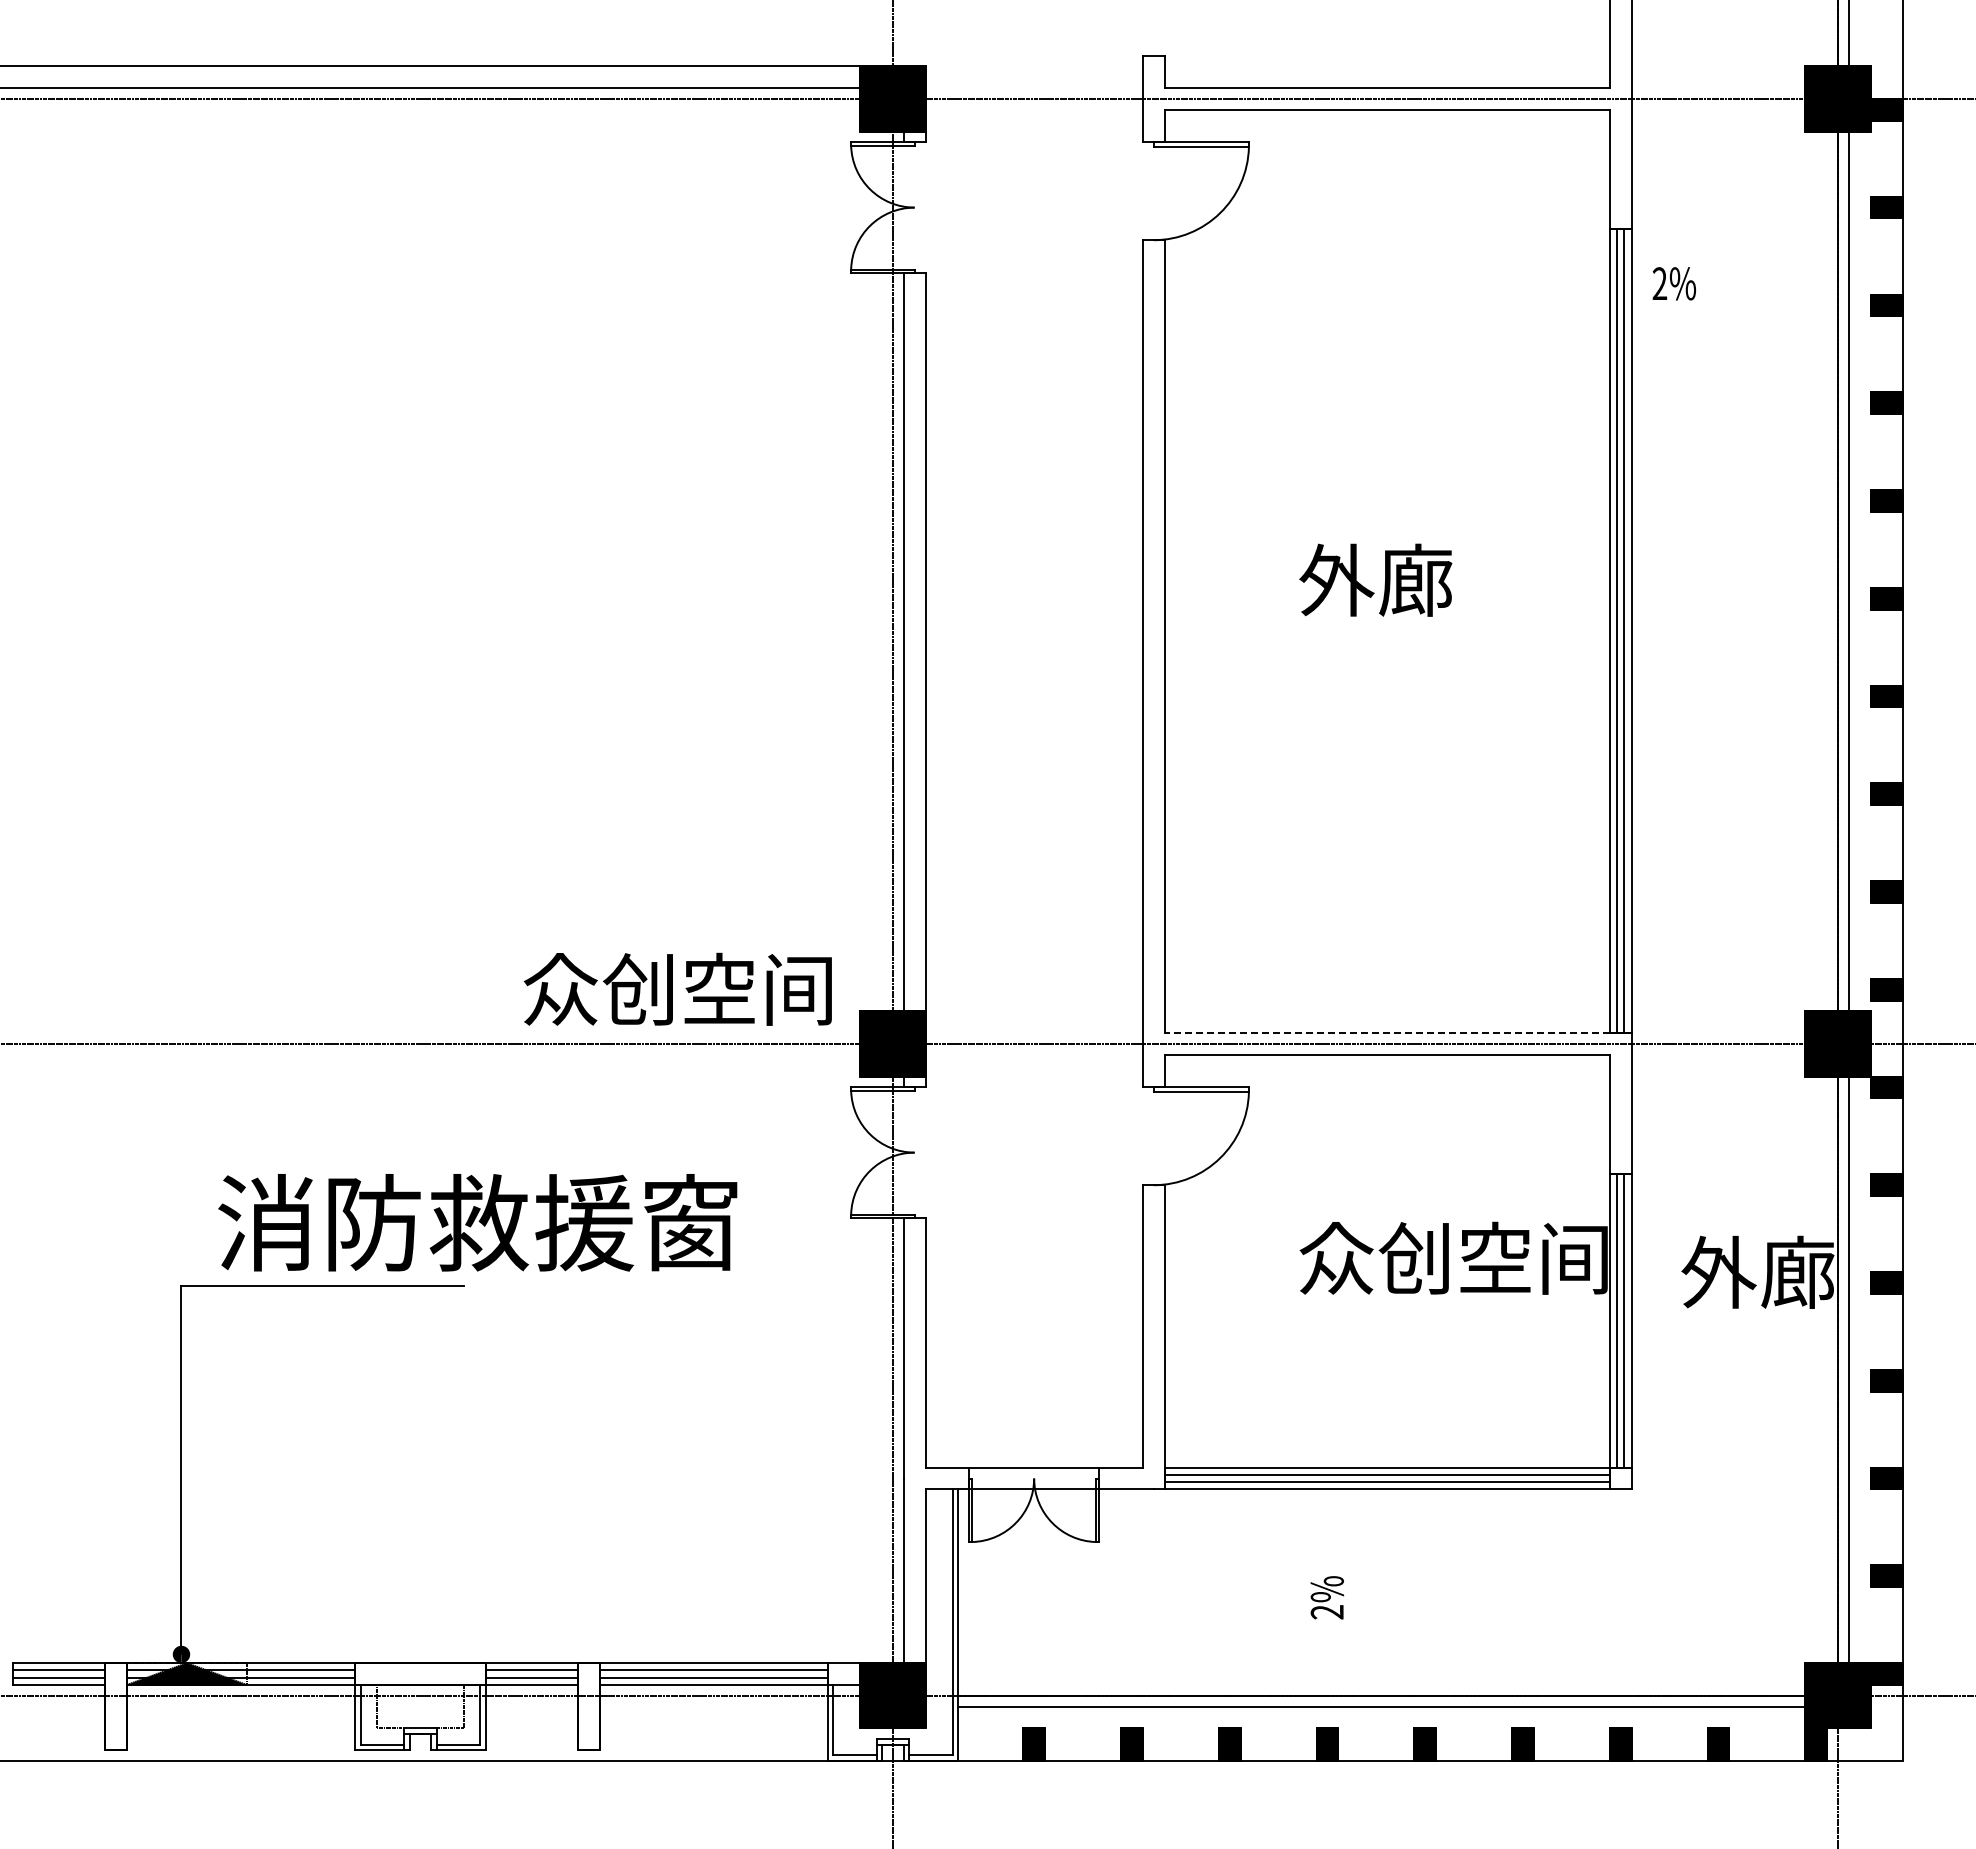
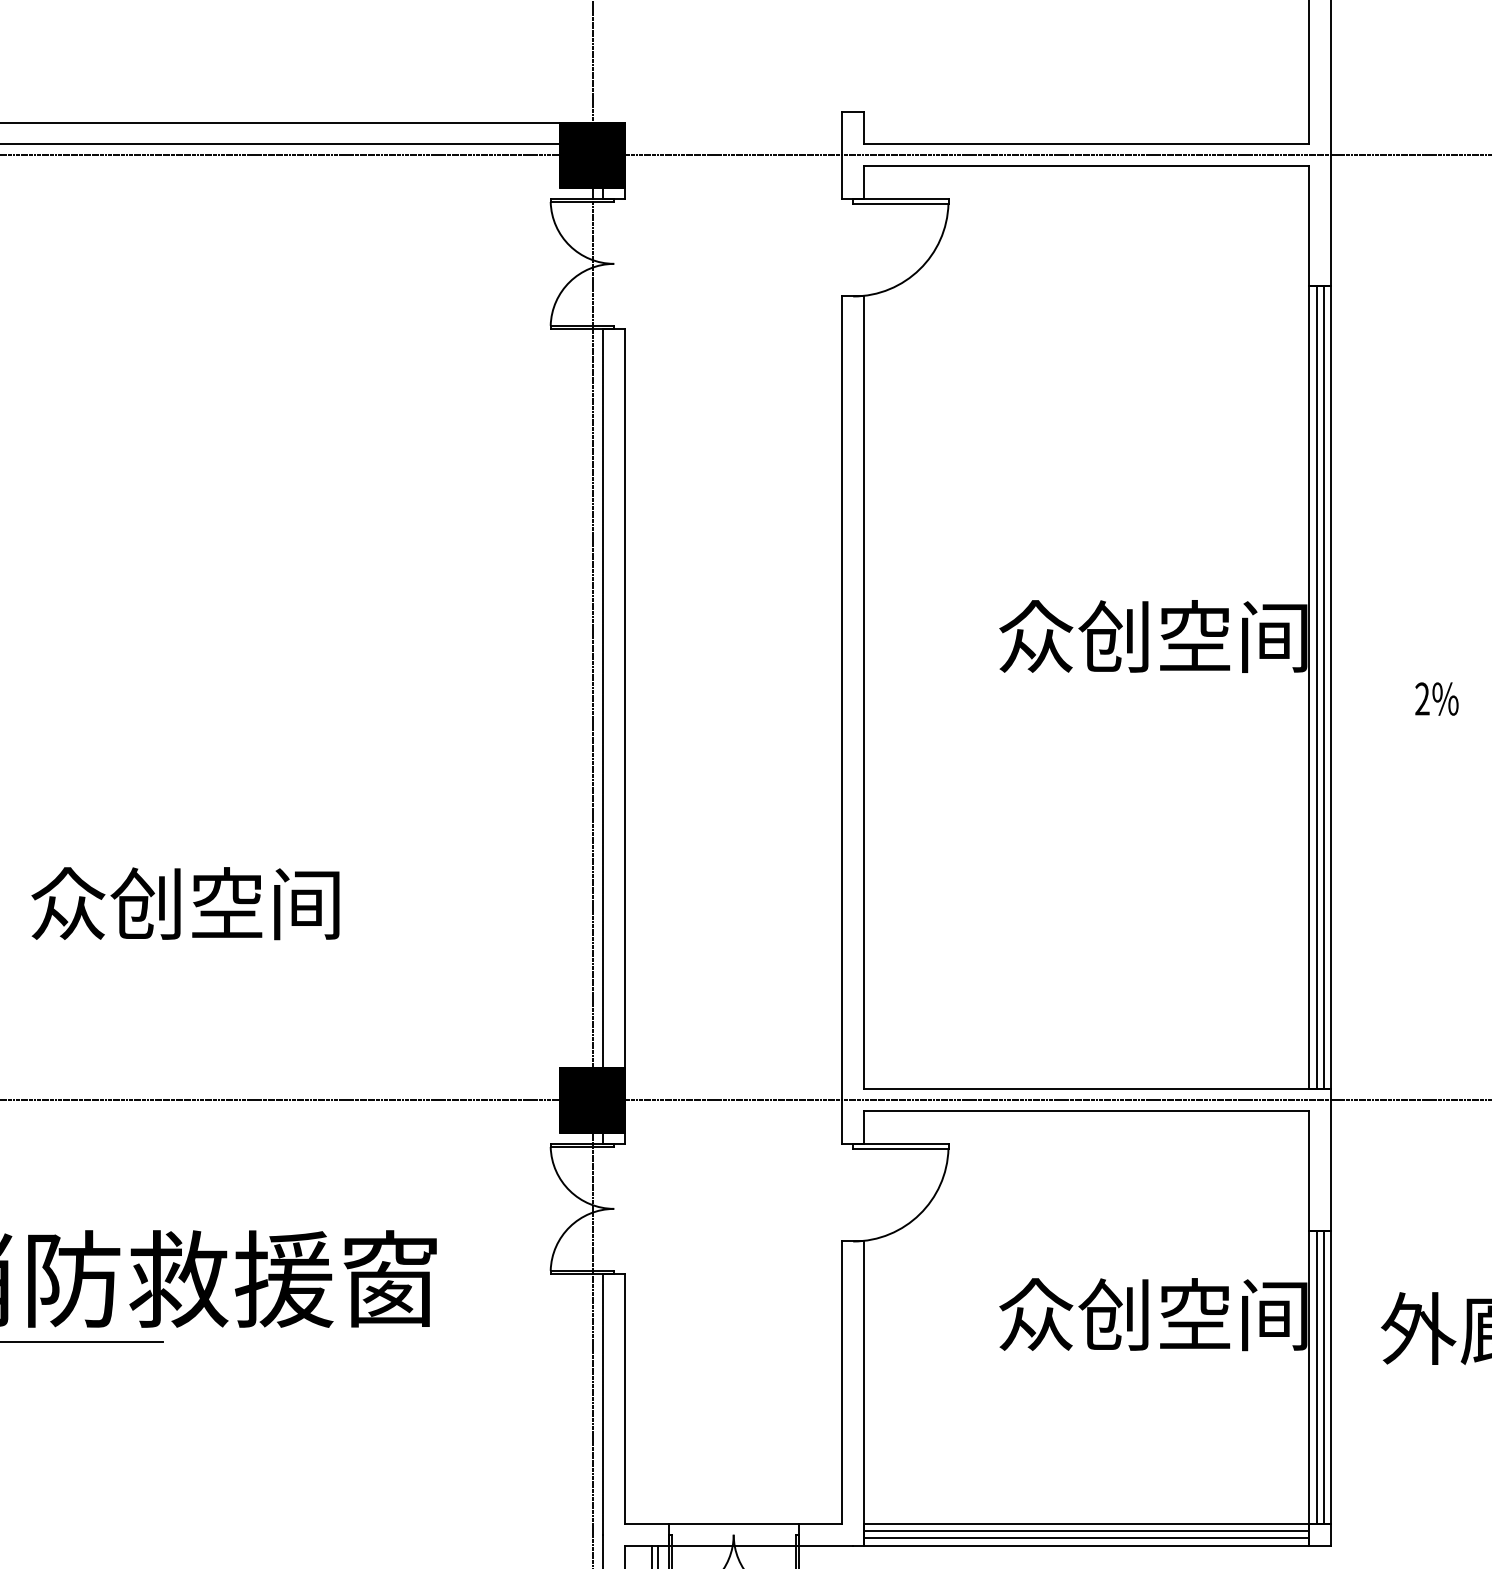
text: (1673, 283) -> (1436, 698), moved
text: (1453, 579) -> (1153, 635), 外廊 -> 众创空间
text: (677, 988) -> (185, 902), moved
line: (1387, 1033) -> (1087, 1089), dashed -> solid

